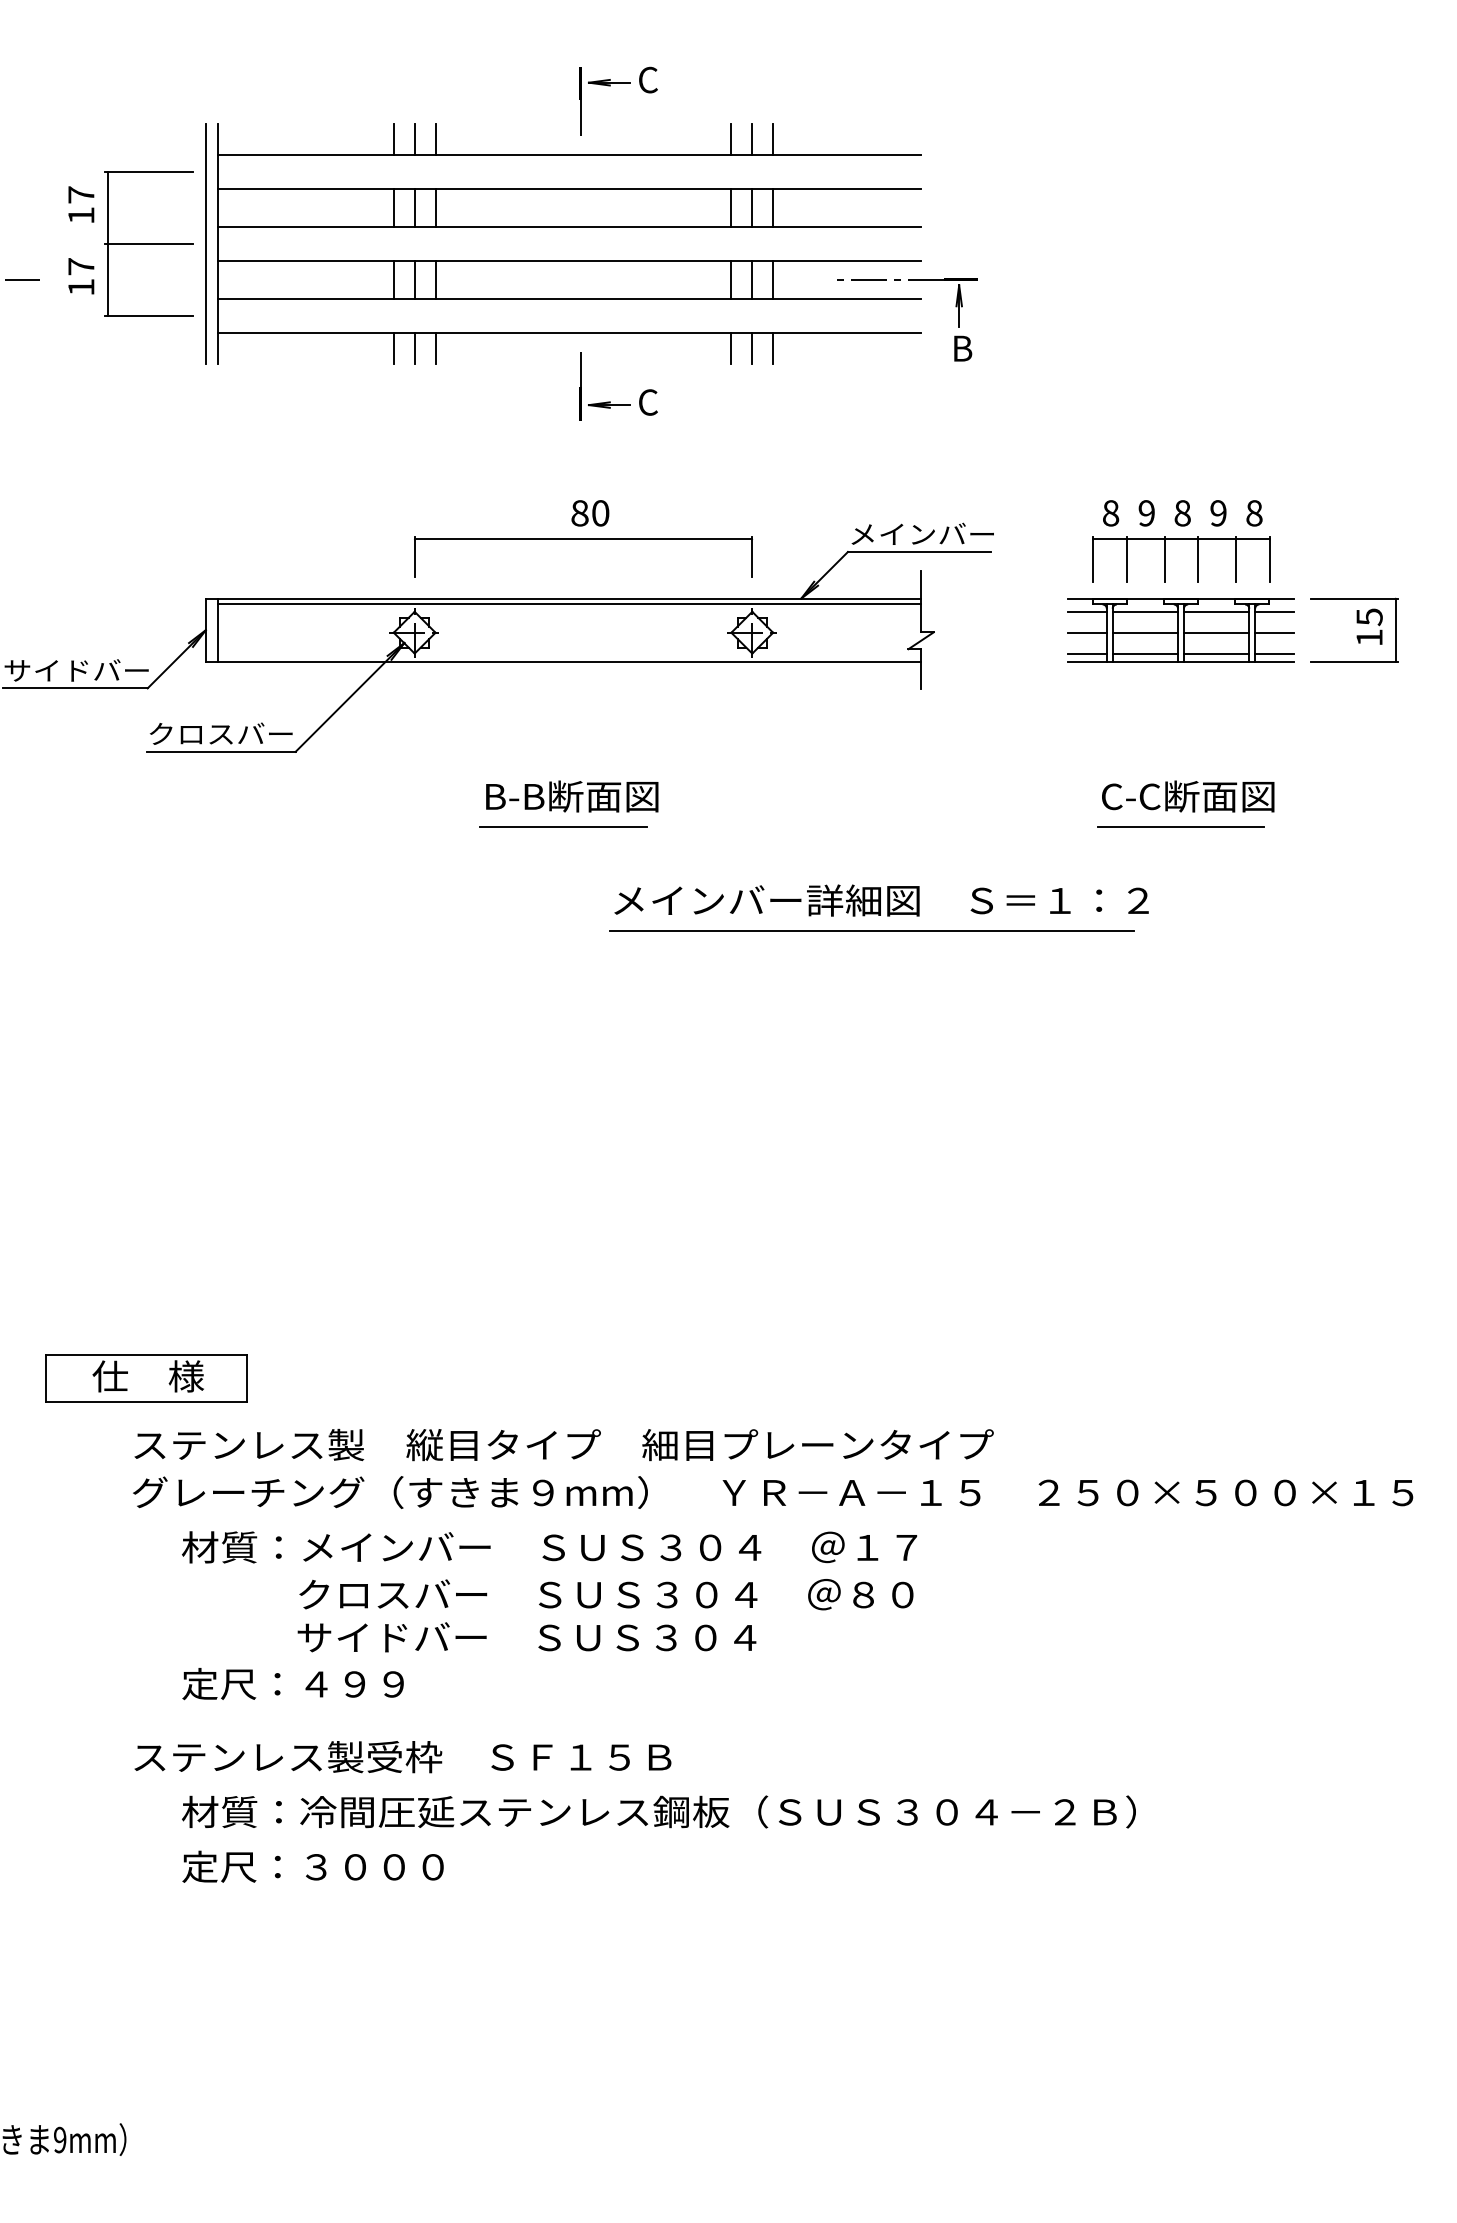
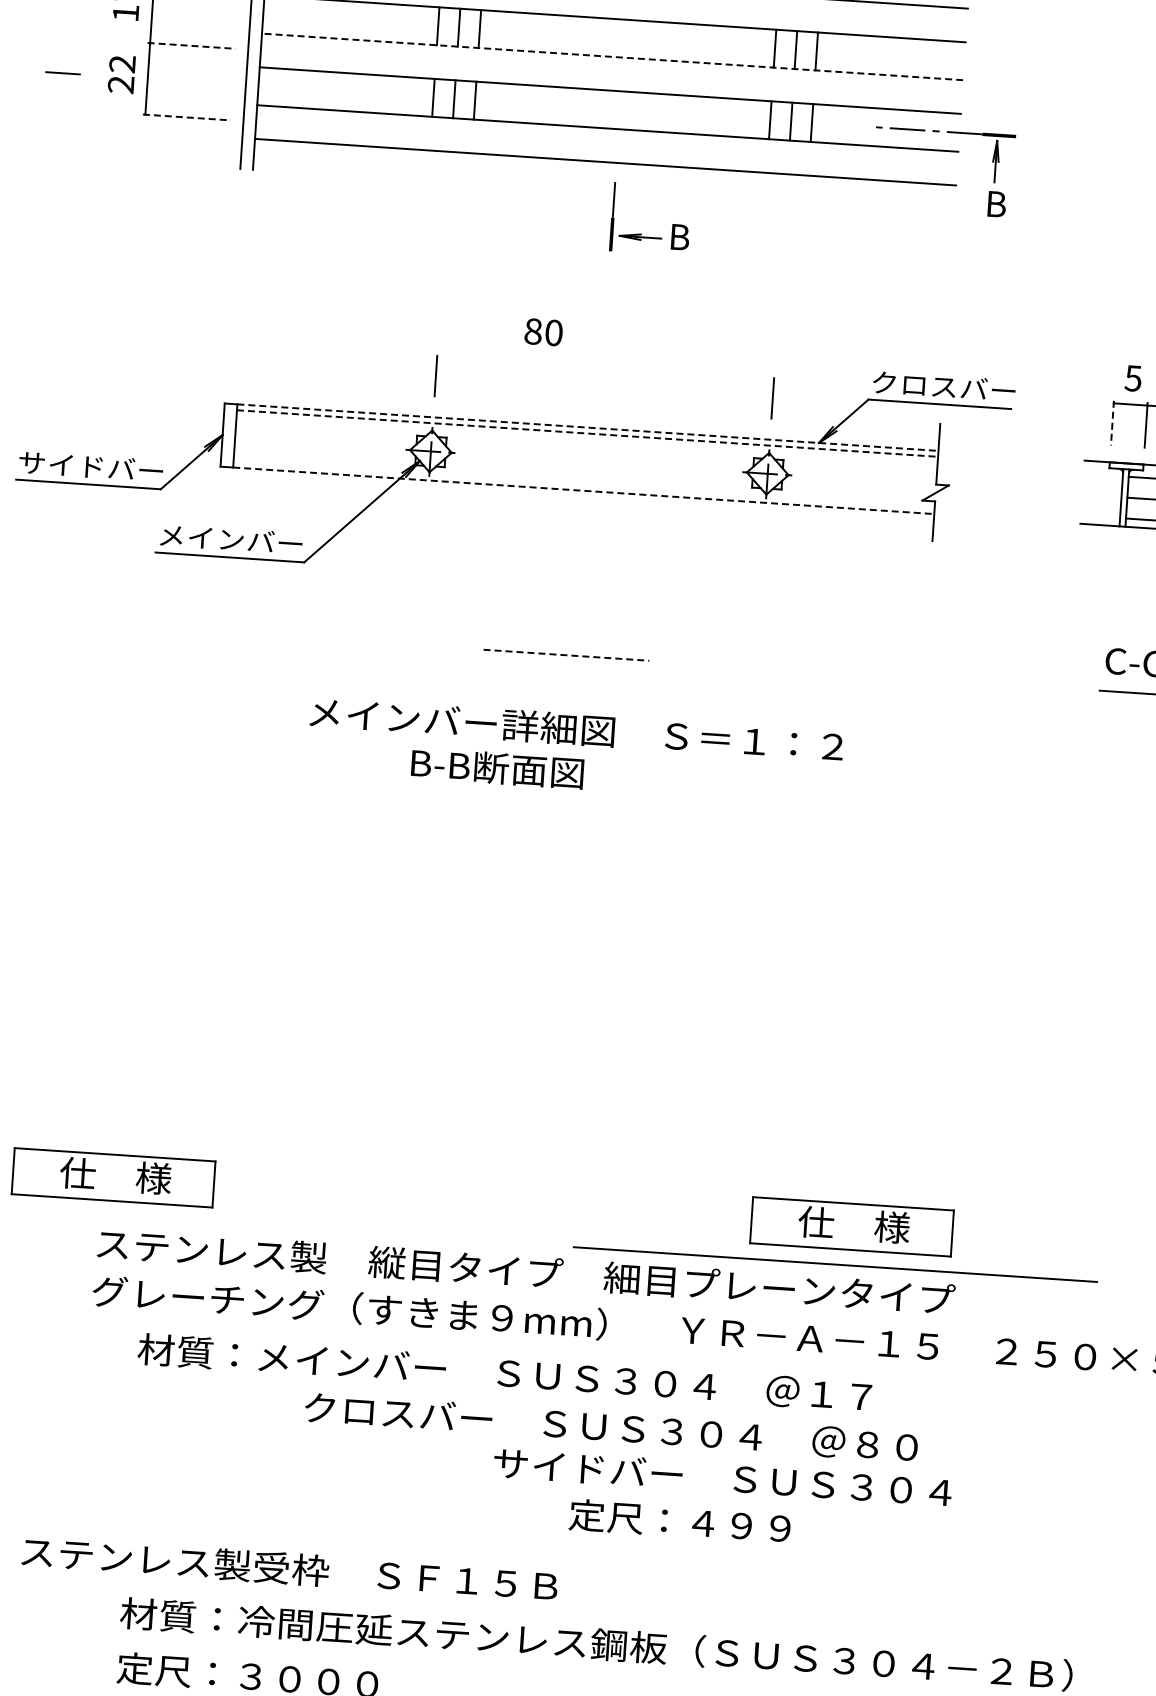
line: (569, 227) -> (612, 57), solid -> dashed
line: (149, 243) -> (192, 45), solid -> dashed
text: (81, 276) -> (122, 73), 17 -> 22
line: (149, 315) -> (187, 117), solid -> dashed
line: (393, 347) -> (428, 165), removed
line: (414, 347) -> (449, 166), removed
line: (435, 347) -> (470, 168), removed
line: (731, 347) -> (765, 187), removed
line: (752, 347) -> (786, 189), removed
line: (773, 347) -> (807, 190), removed
text: (648, 402) -> (679, 237), C -> B
text: (590, 513) -> (543, 332), moved
text: (1110, 513) -> (1133, 378), 8 -> 5
text: (892, 534) -> (914, 385), メインバー -> クロスバー
line: (583, 539) -> (605, 369), removed
line: (1092, 559) -> (1112, 423), solid -> dashed
line: (570, 598) -> (588, 427), solid -> dashed
line: (570, 604) -> (588, 433), solid -> dashed
line: (1086, 611) -> (1102, 474), removed
line: (1086, 632) -> (1101, 495), removed
line: (1086, 653) -> (1099, 516), removed
line: (570, 661) -> (584, 490), solid -> dashed
text: (191, 733) -> (201, 537), クロスバー -> メインバー
text: (572, 796) -> (497, 768), moved
line: (563, 827) -> (566, 655), solid -> dashed
text: (881, 900) -> (576, 729), moved
line: (871, 930) -> (834, 1263), moved
part: (886, 1378) -> (852, 1226), added
text: (606, 1594) -> (611, 1427), moved
text: (526, 1637) -> (722, 1477), moved
text: (292, 1684) -> (679, 1522), moved
text: (402, 1757) -> (289, 1569), moved

